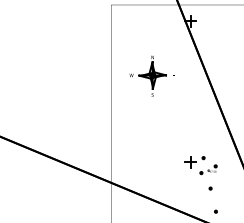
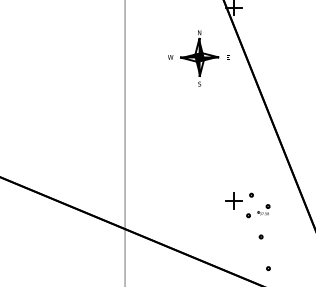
part: (151, 75) -> (197, 57), moved

